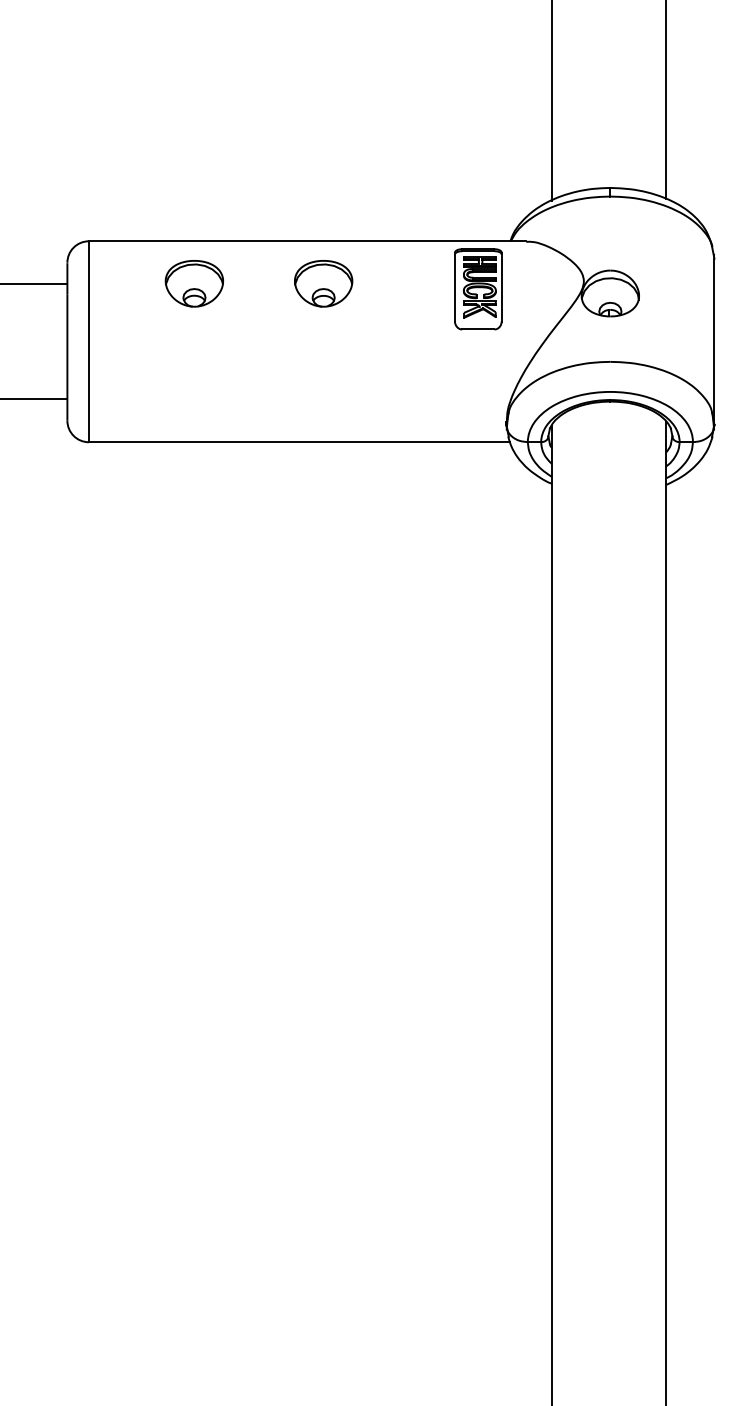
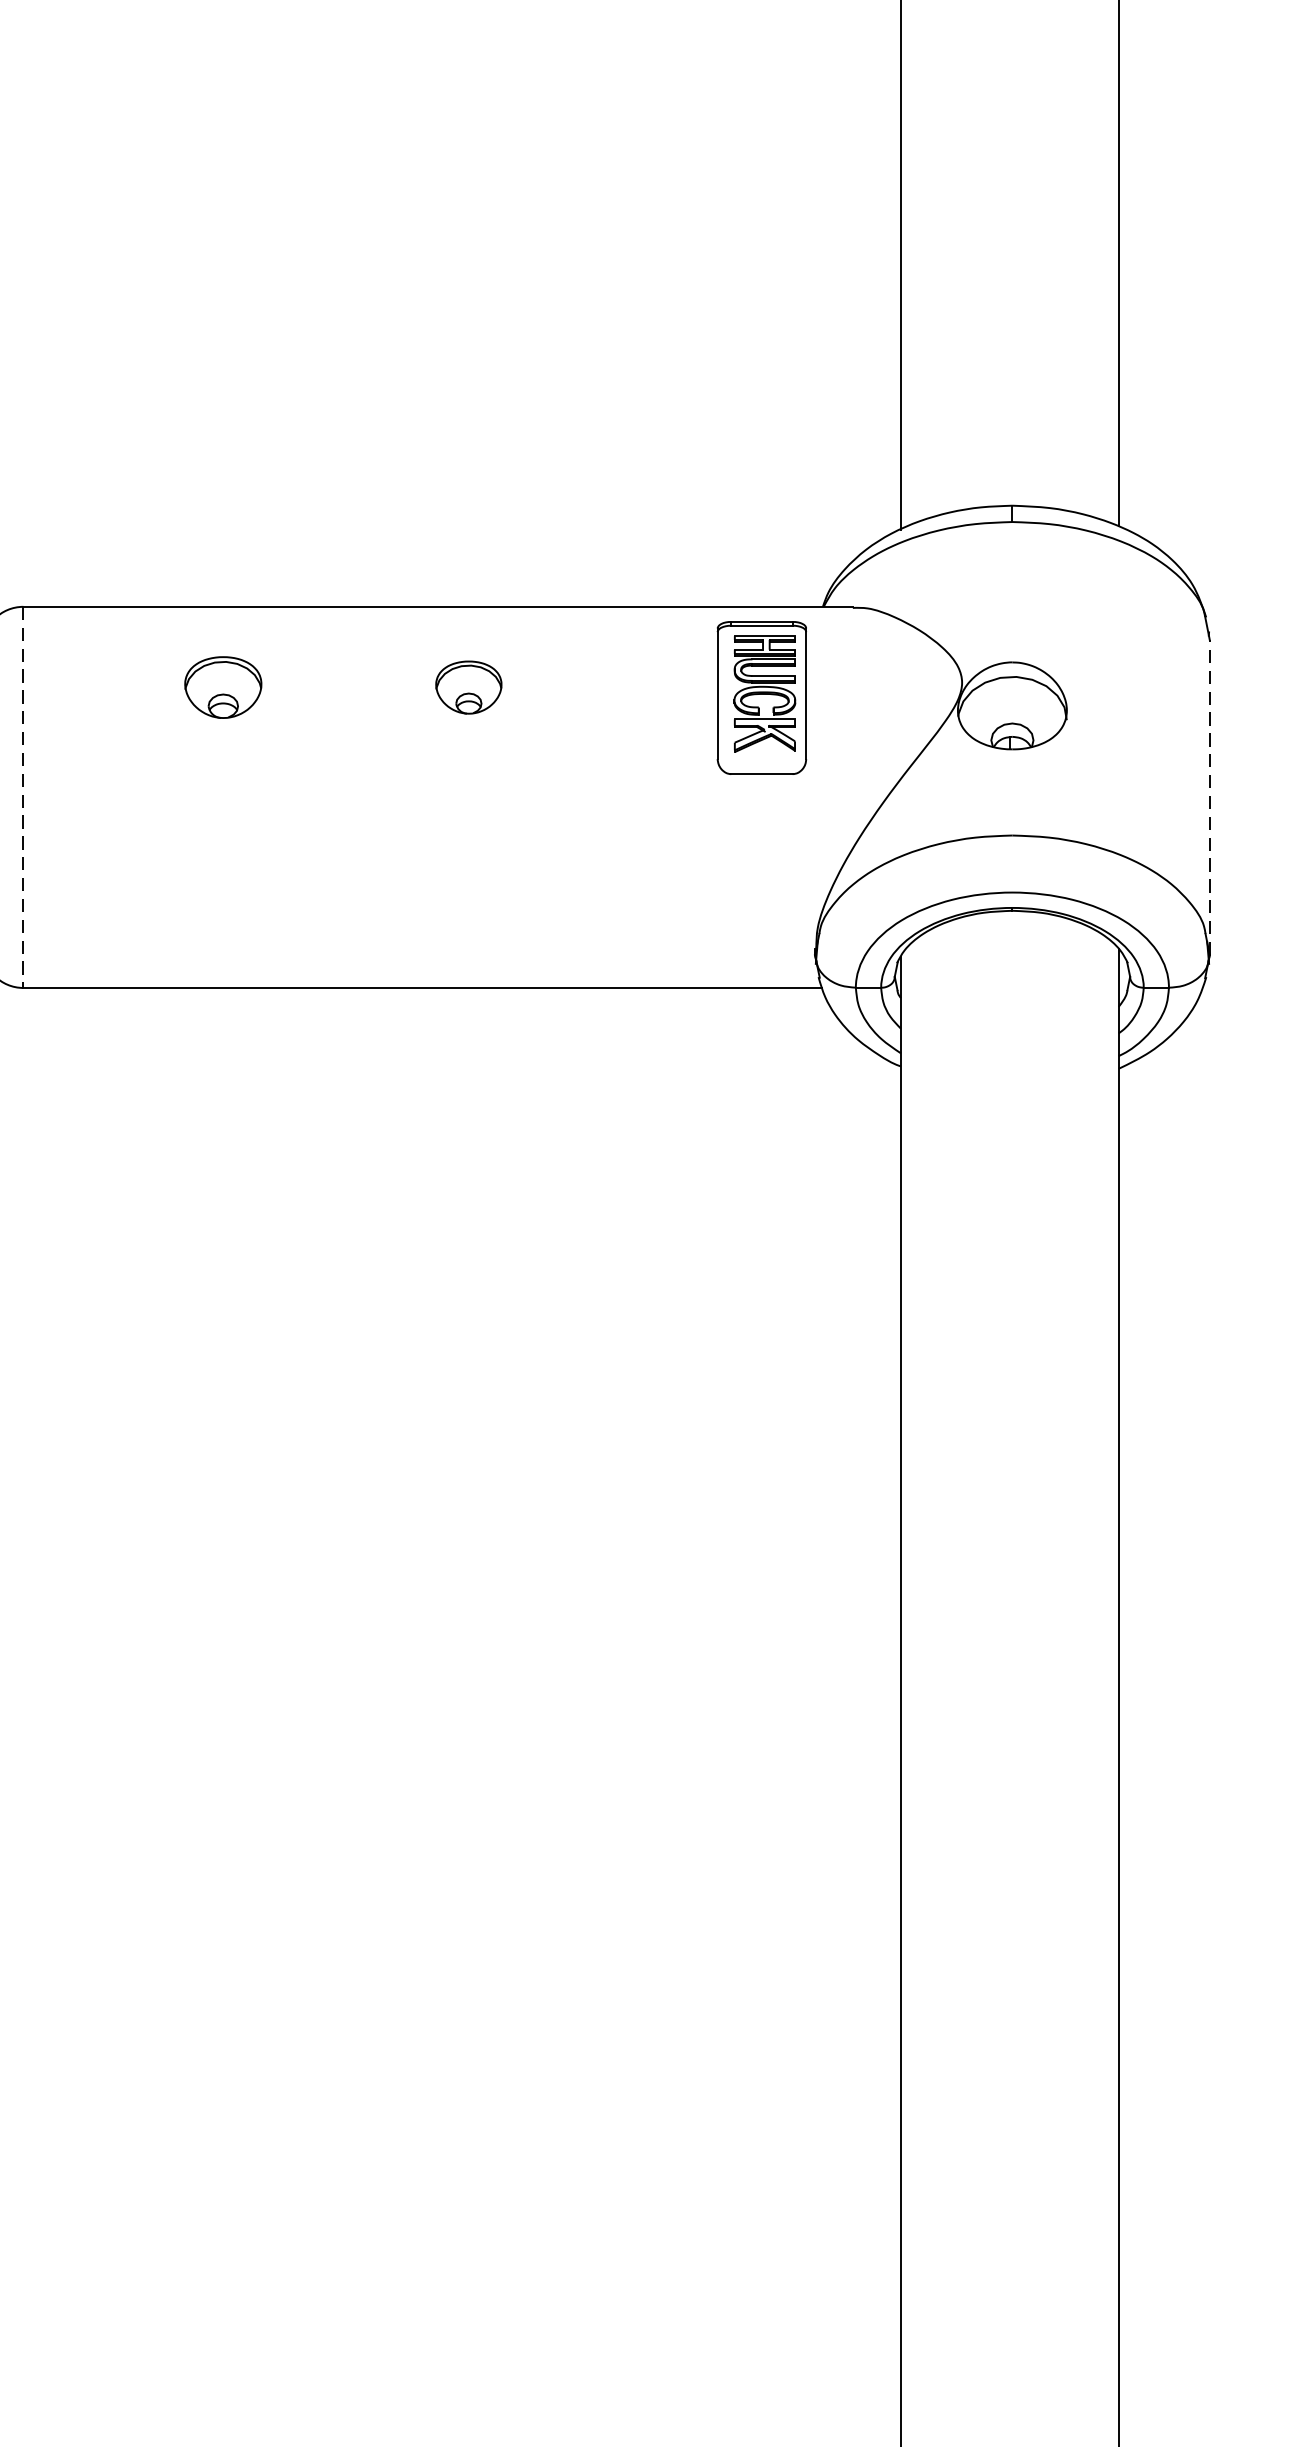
part: (193, 283) -> (221, 686), size x0.7
part: (323, 283) -> (468, 686), size x0.6
line: (714, 341) -> (1209, 796), solid -> dashed
line: (88, 342) -> (22, 798), solid -> dashed

